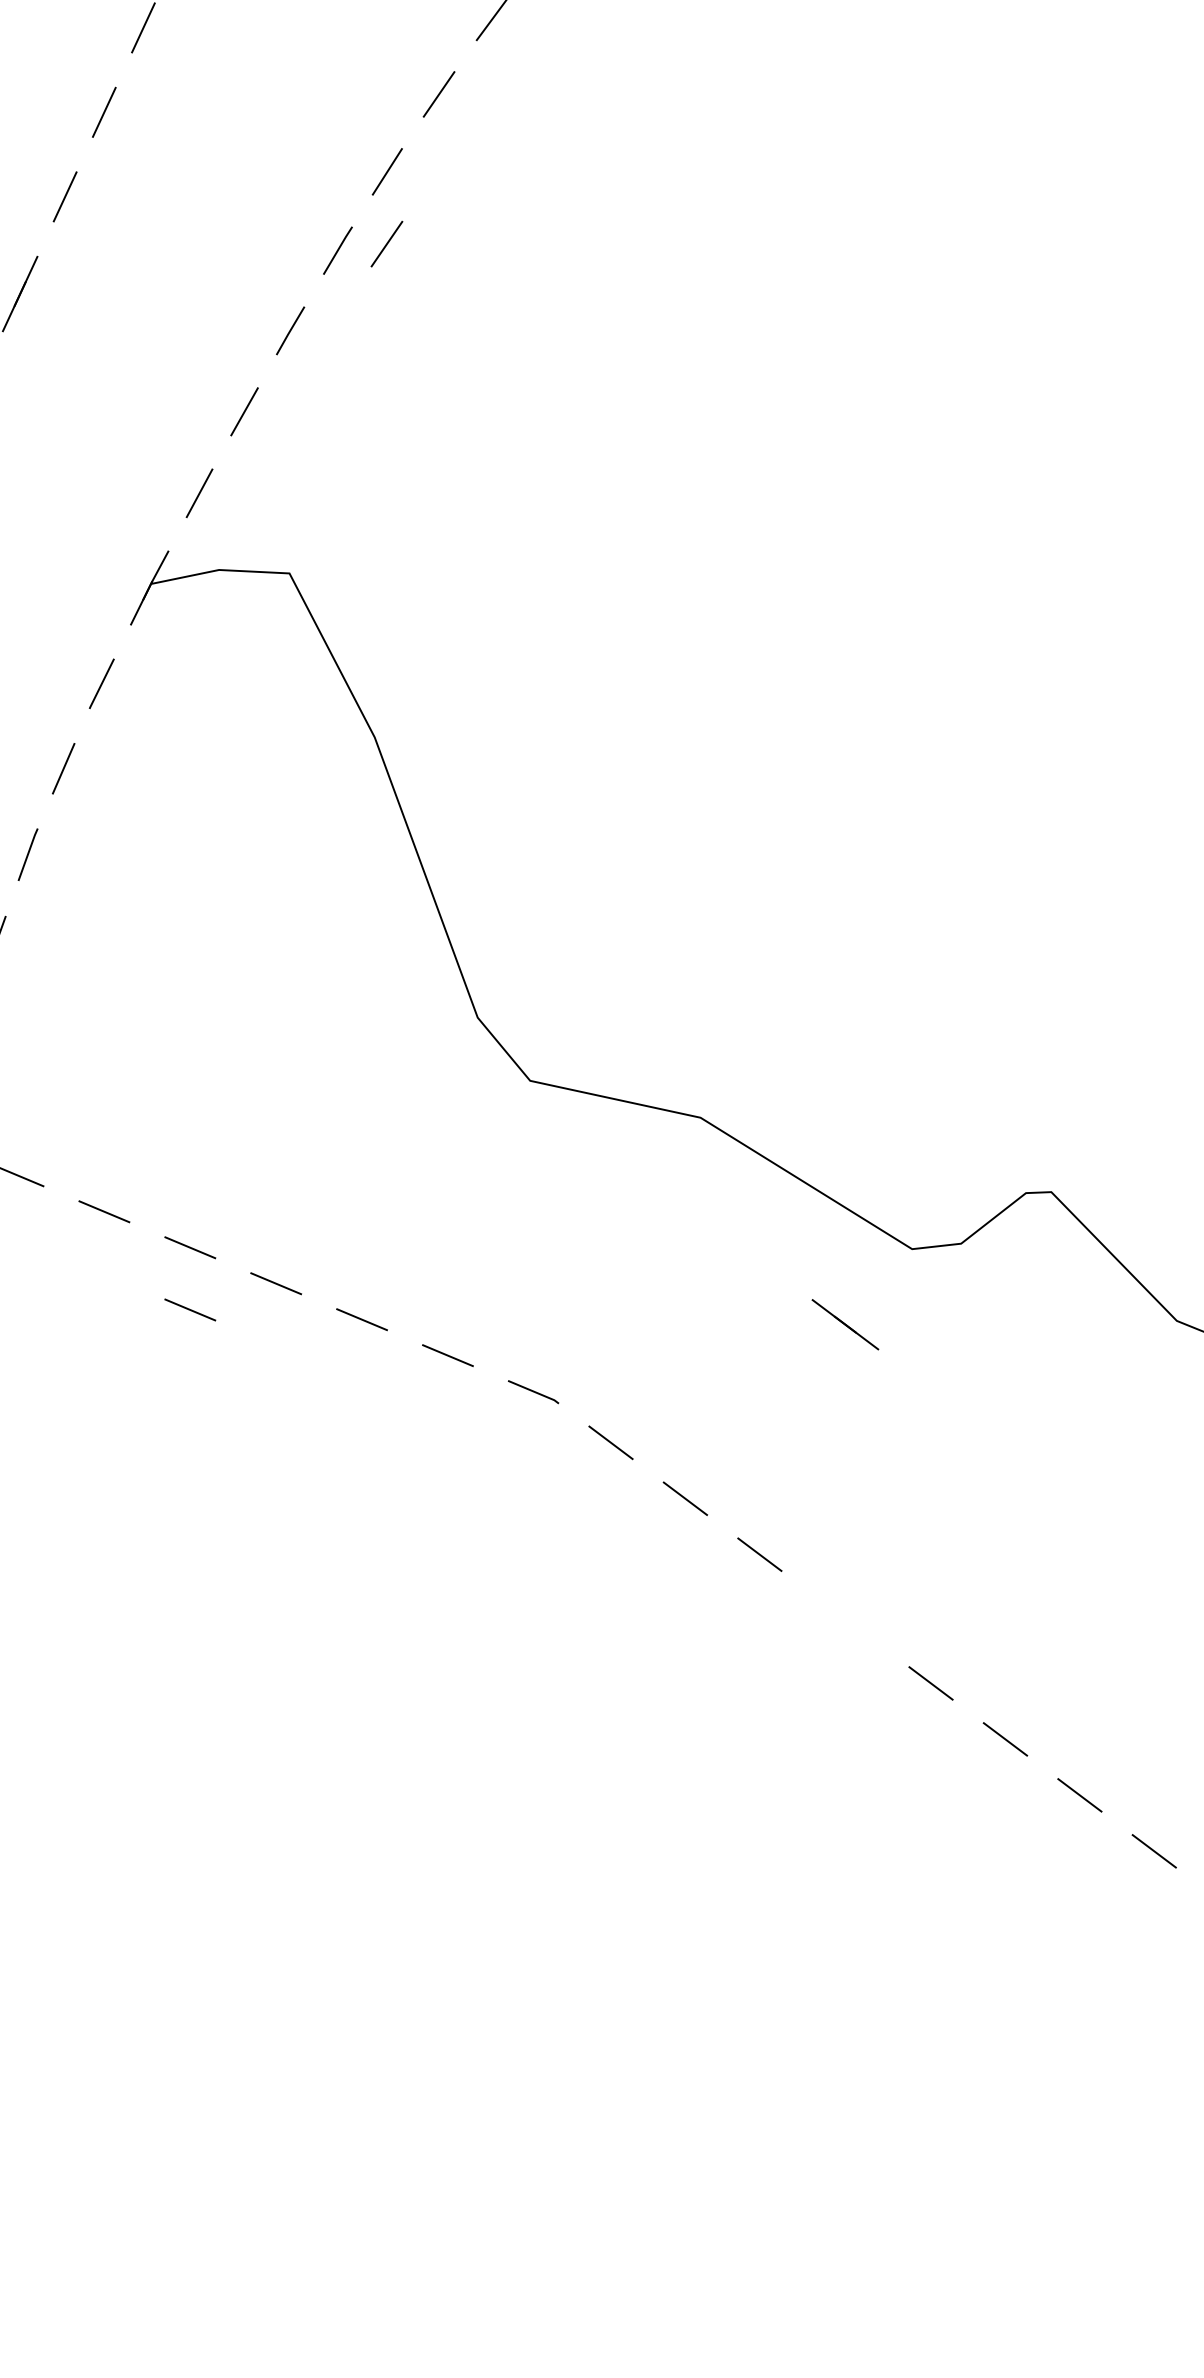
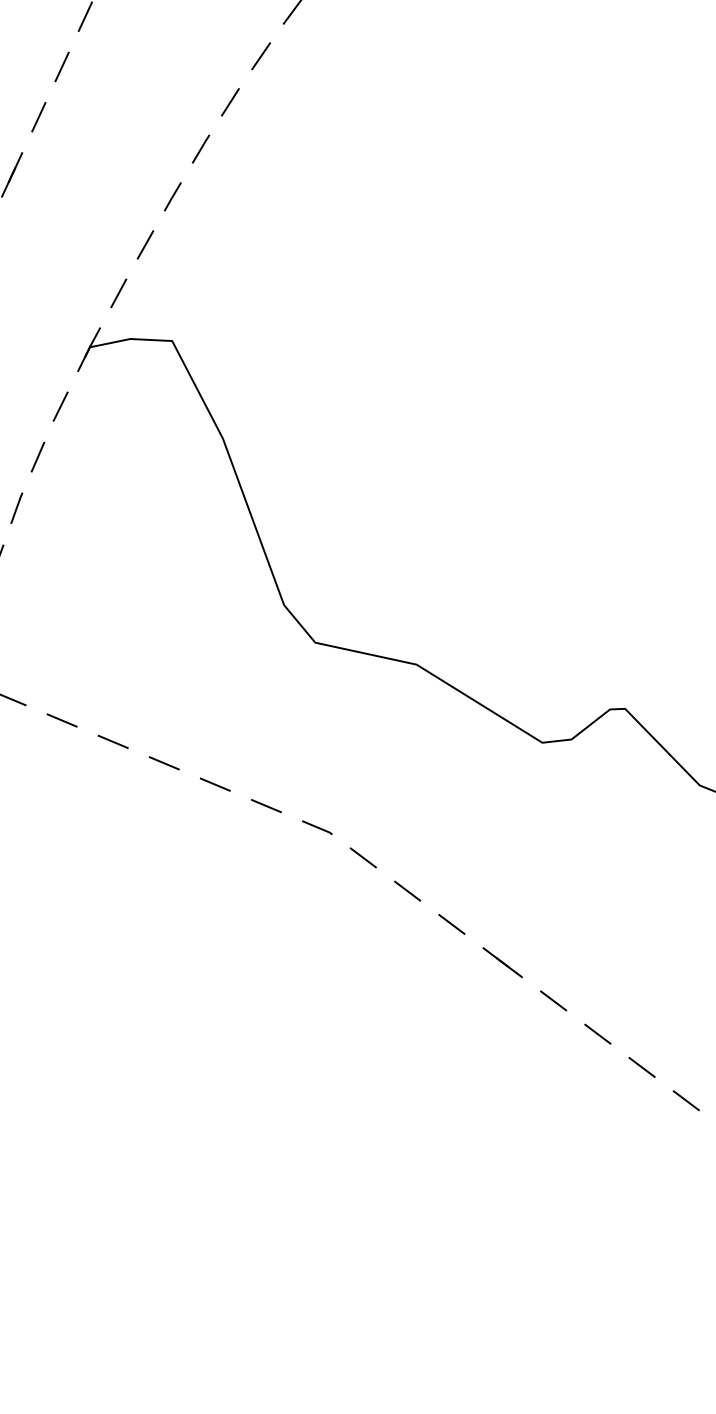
line: (387, 244) -> (230, 145), removed
line: (189, 1309) -> (112, 778), removed
line: (845, 1324) -> (502, 962), moved

